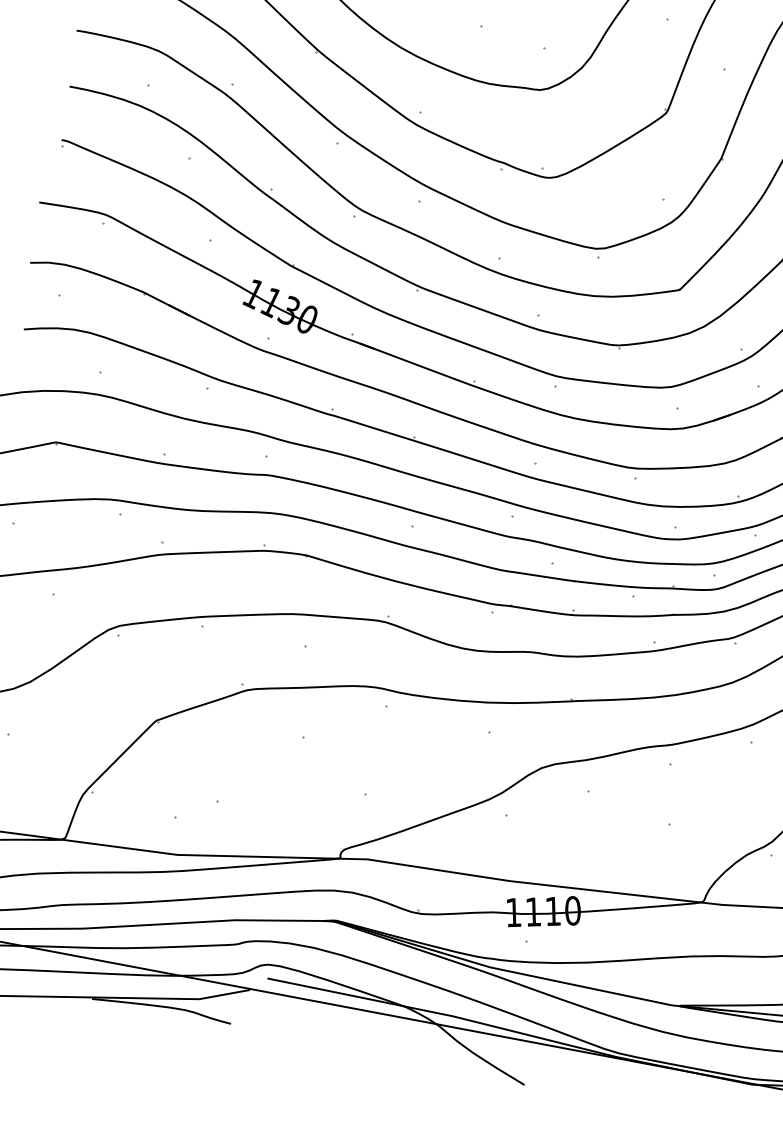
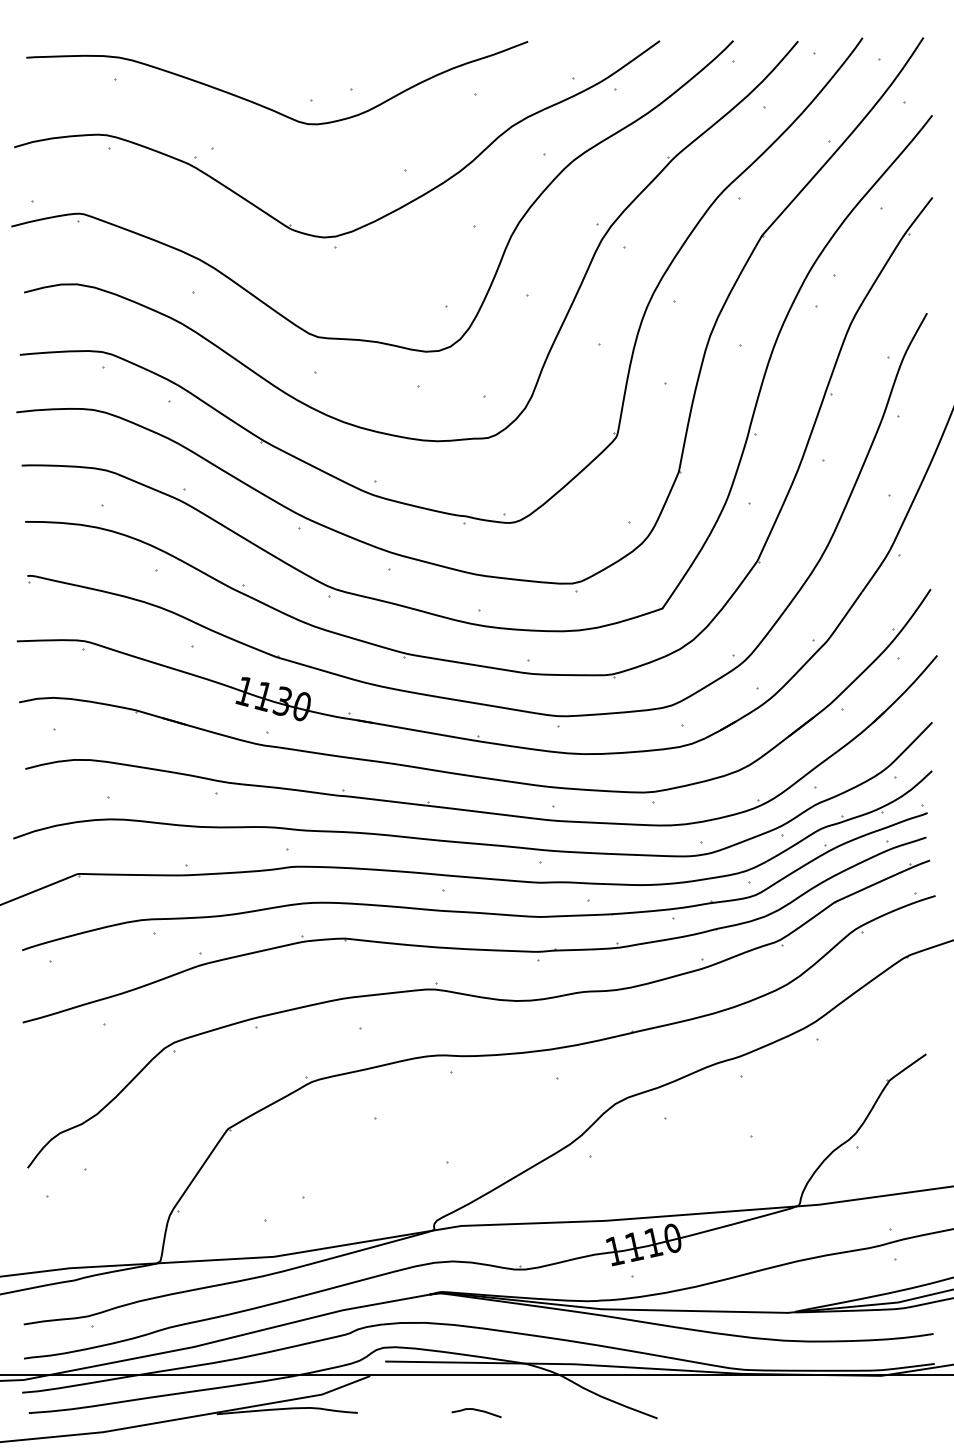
curve: (348, 1043) -> (476, 1410), added

